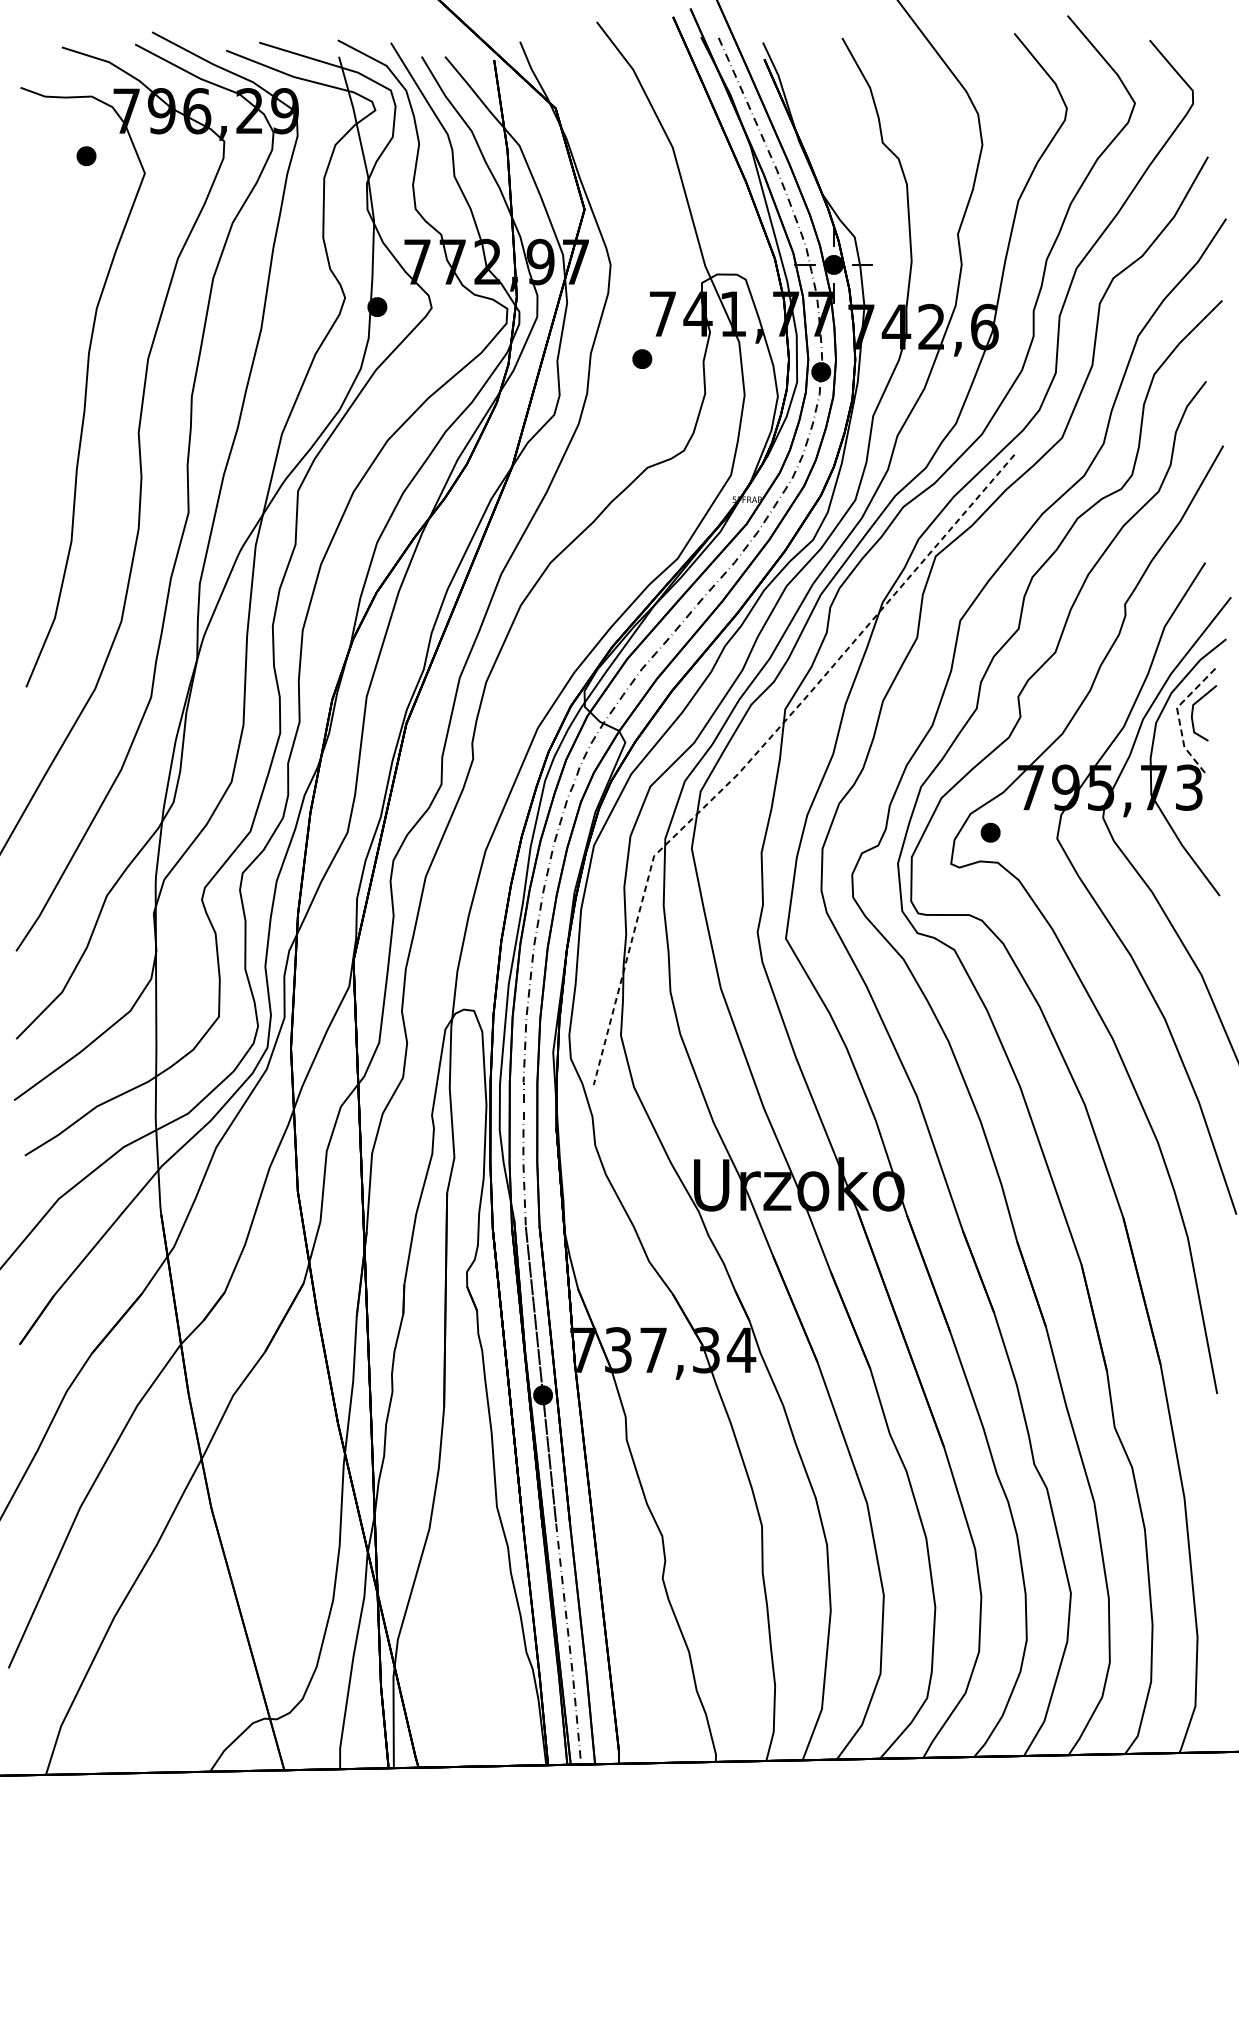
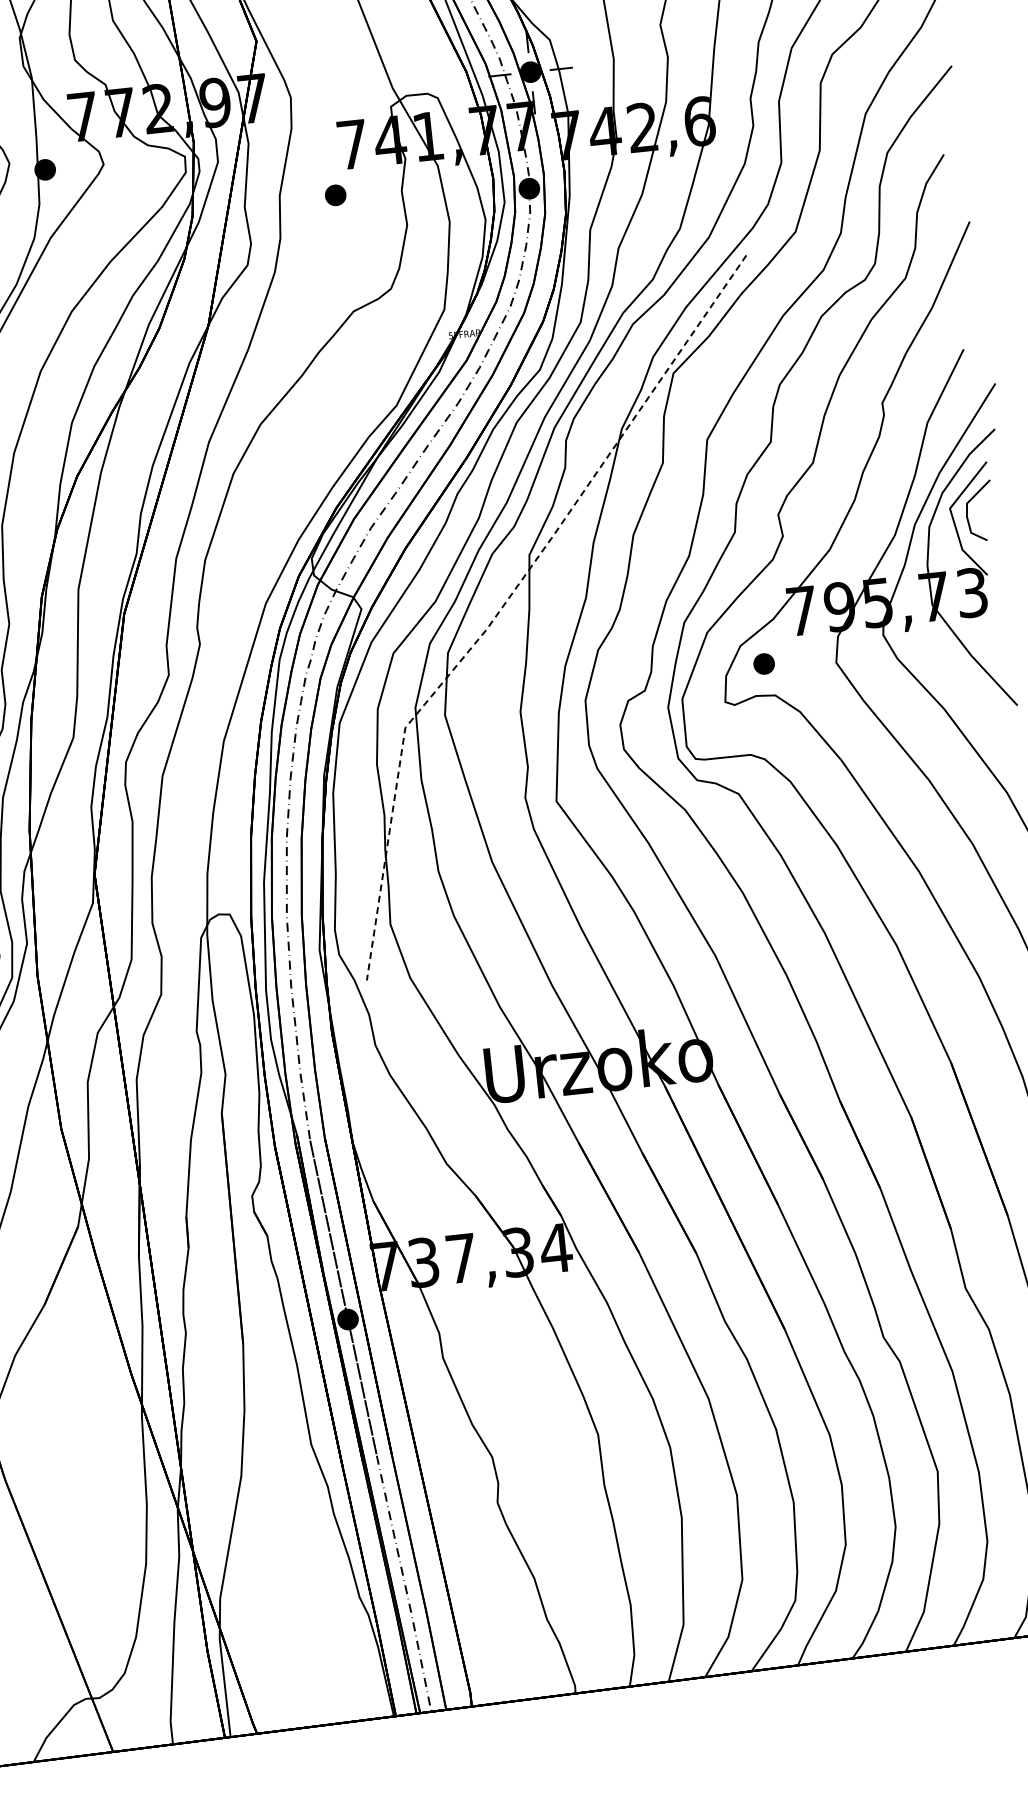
line: (1178, 716) -> (952, 517), dashed -> solid

